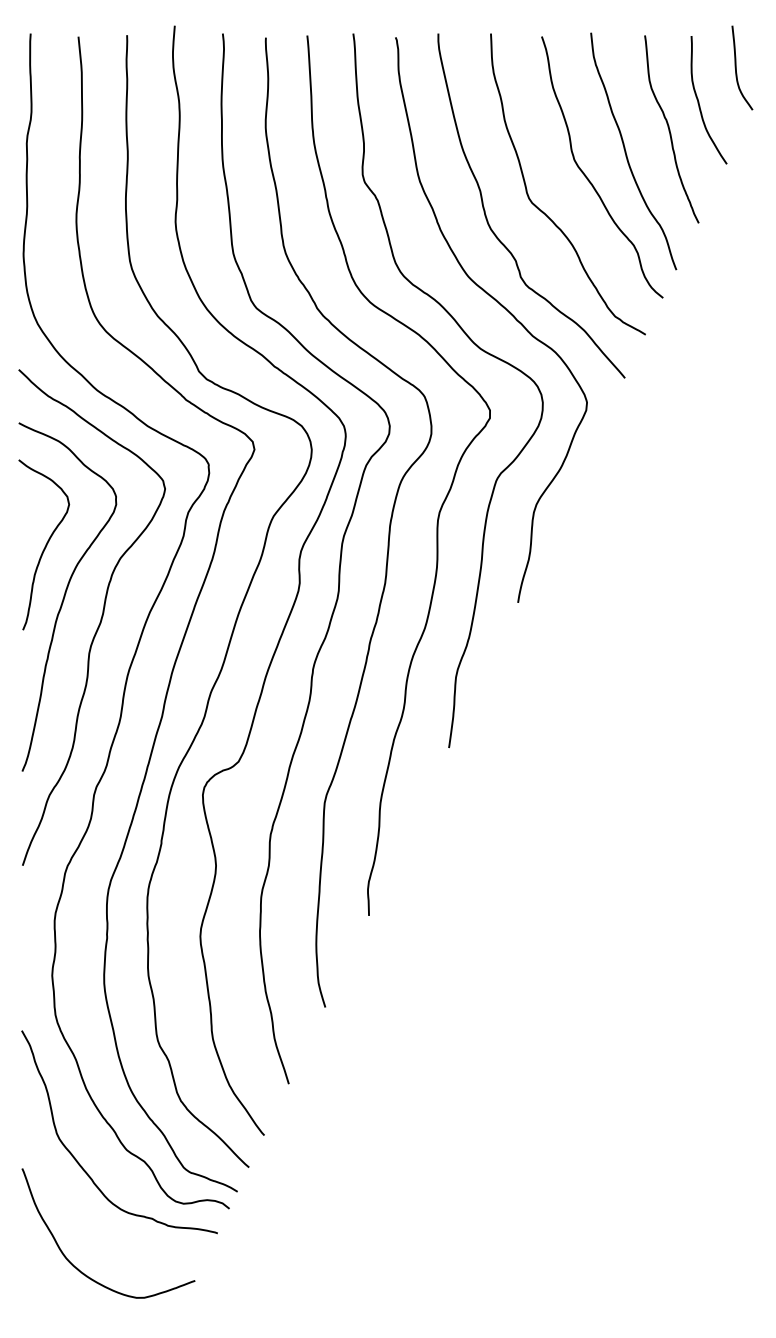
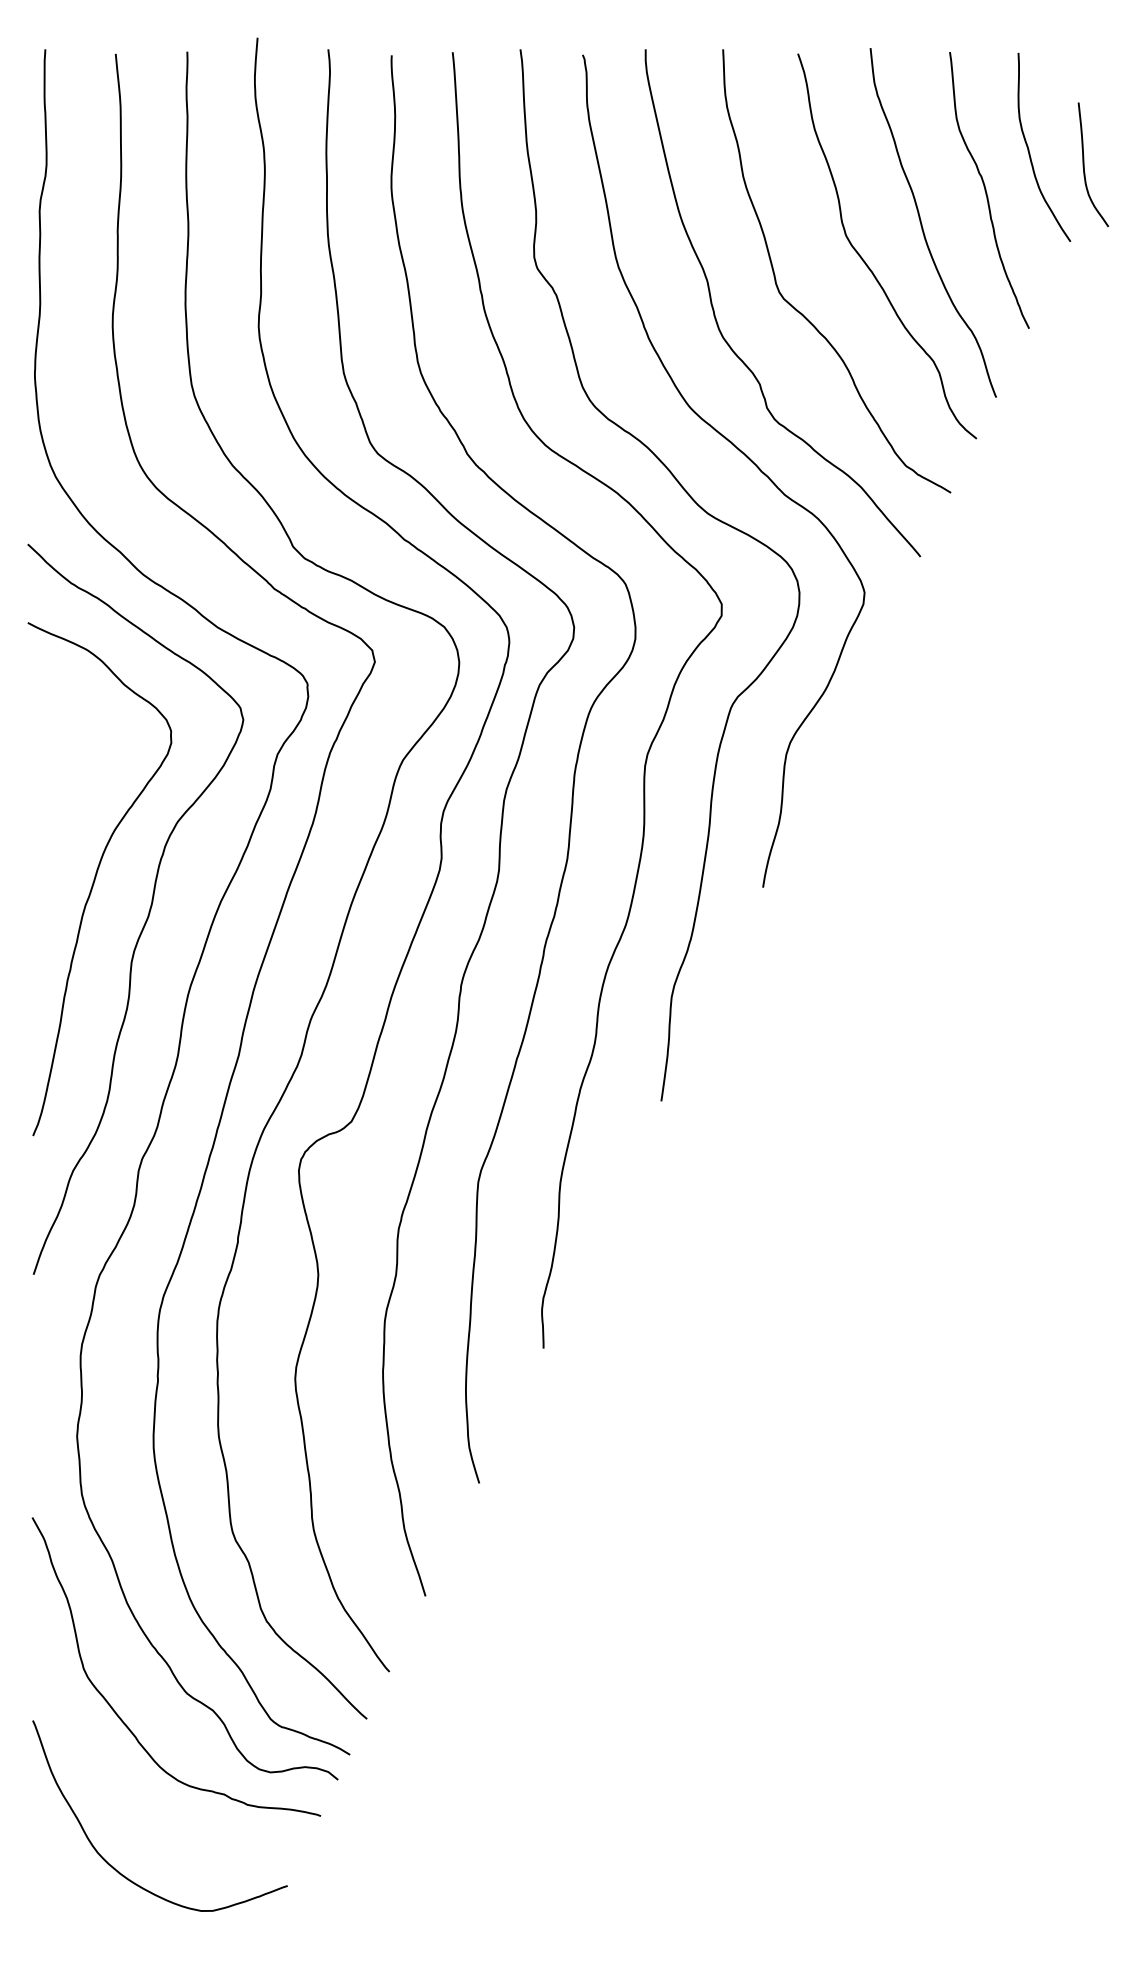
curve: (736, 67) -> (1084, 164), moved
curve: (45, 544) -> (67, 801), removed

